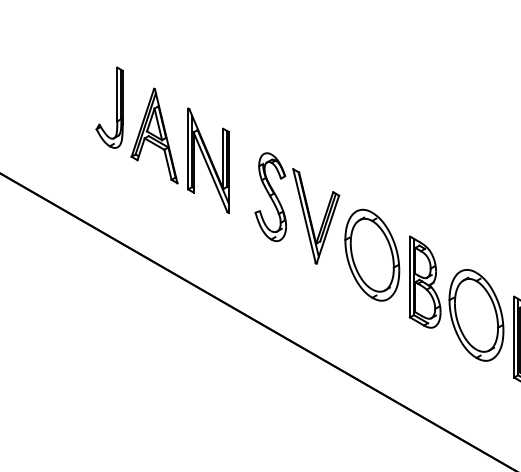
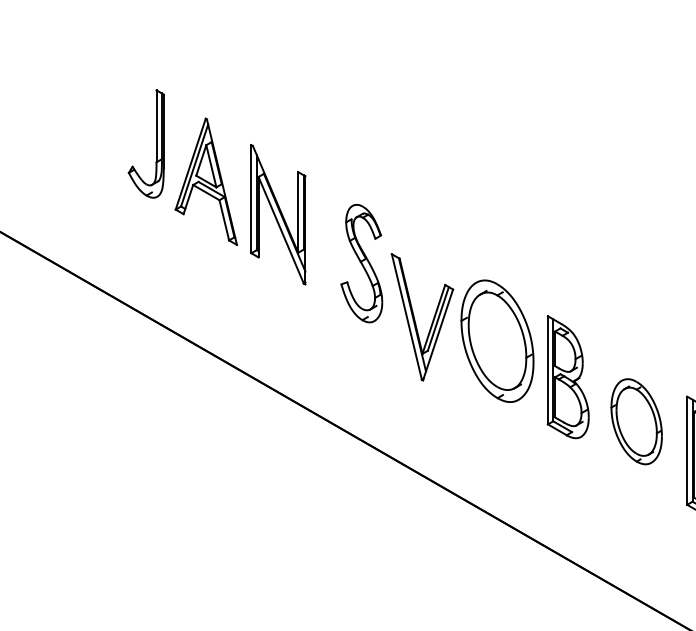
part: (310, 218) -> (415, 319), moved
part: (476, 315) -> (636, 421), size x0.7

